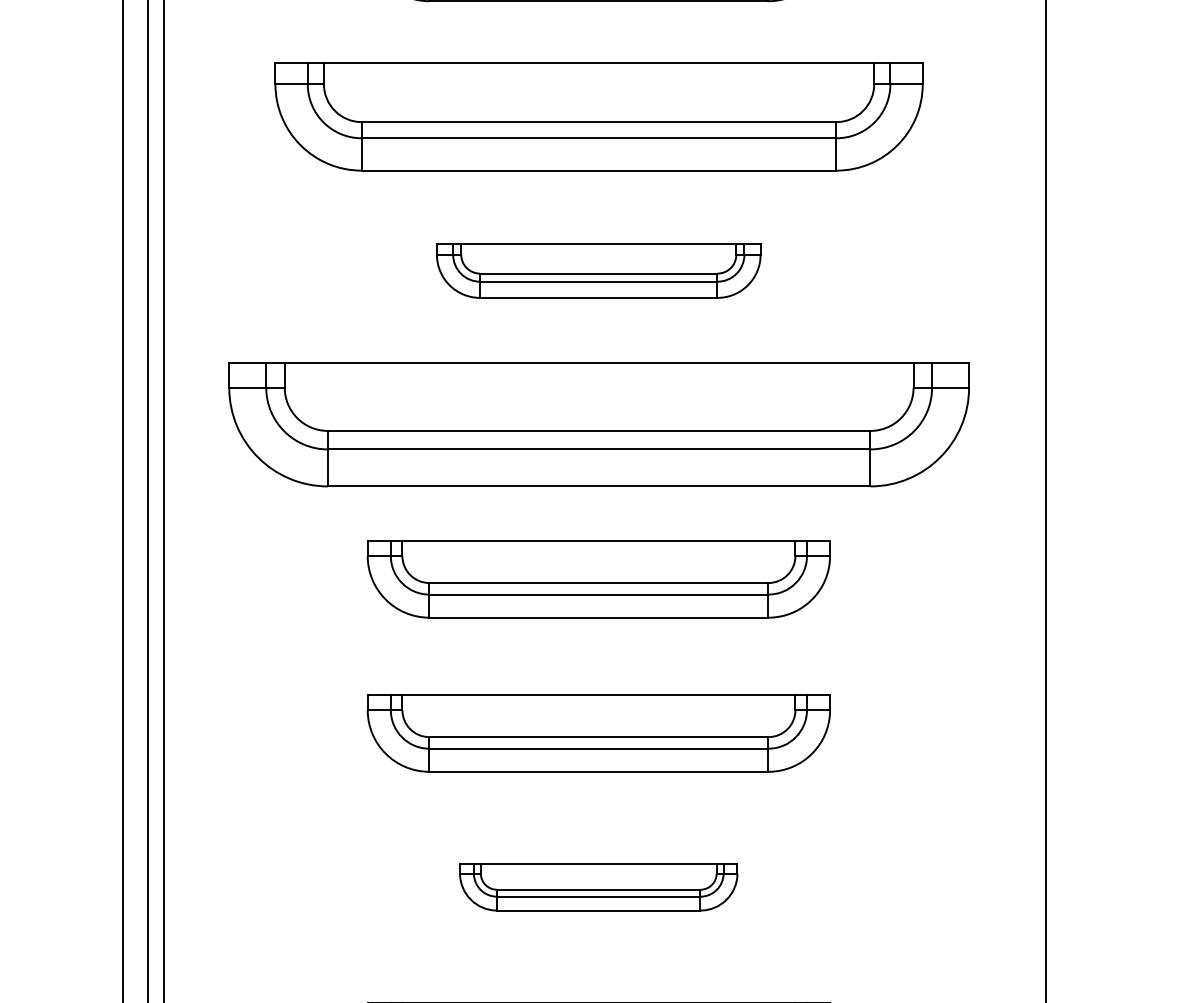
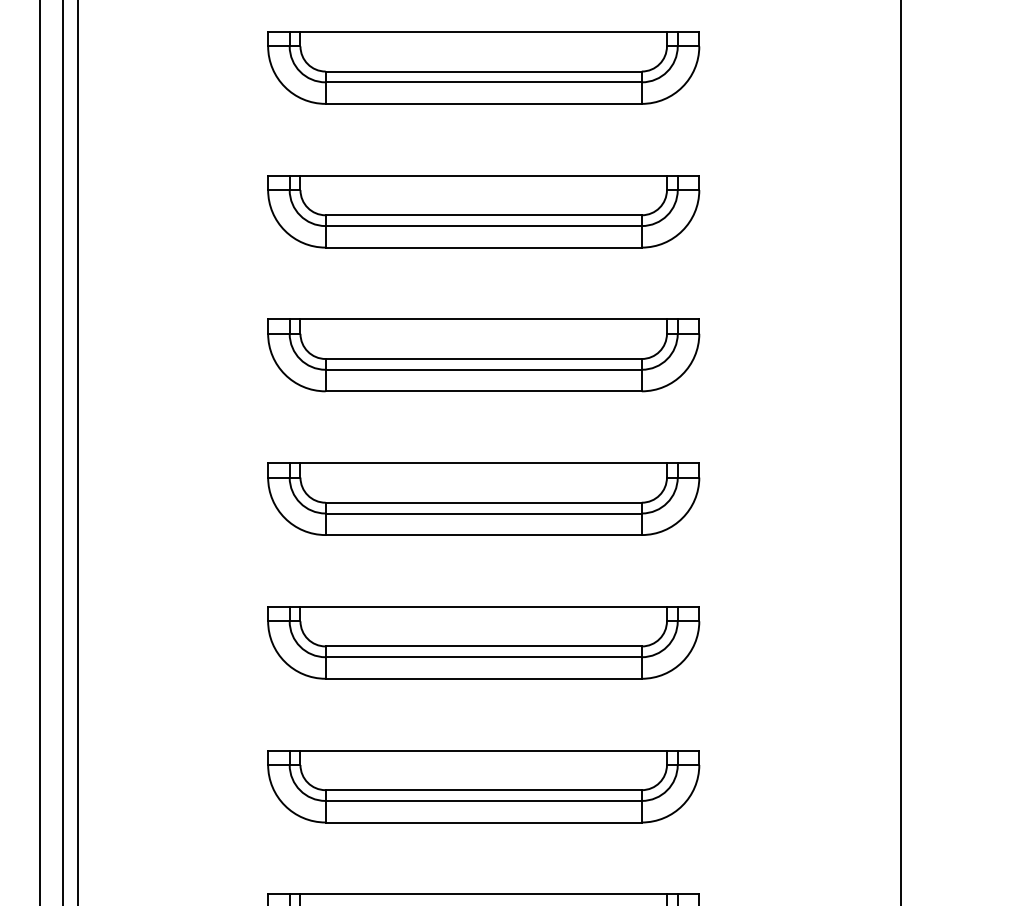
part: (598, 116) -> (483, 67), size x0.71
part: (598, 270) -> (483, 211), size x1.43
part: (598, 425) -> (483, 355), size x0.62
part: (598, 887) -> (483, 786), size x1.67

